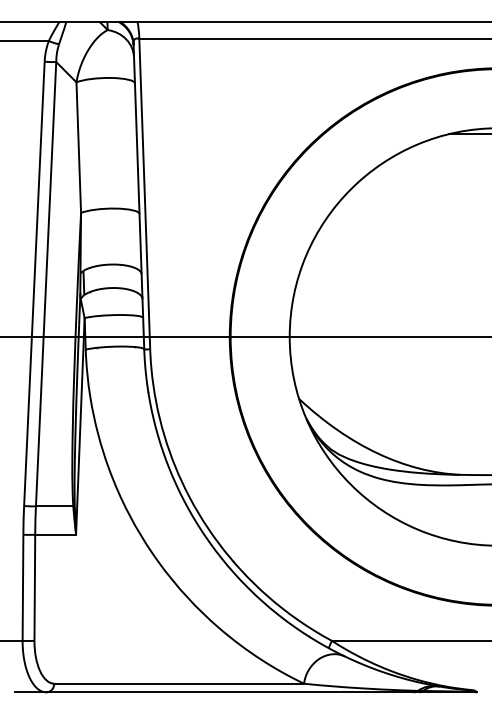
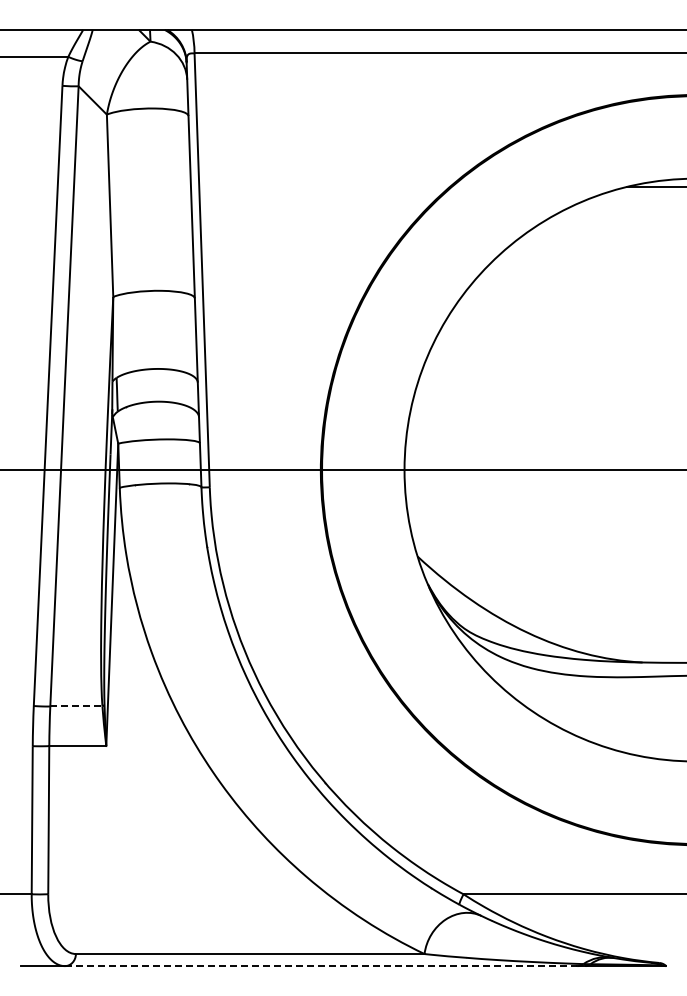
line: (54, 506) -> (76, 706), solid -> dashed
line: (230, 692) -> (321, 966), solid -> dashed

